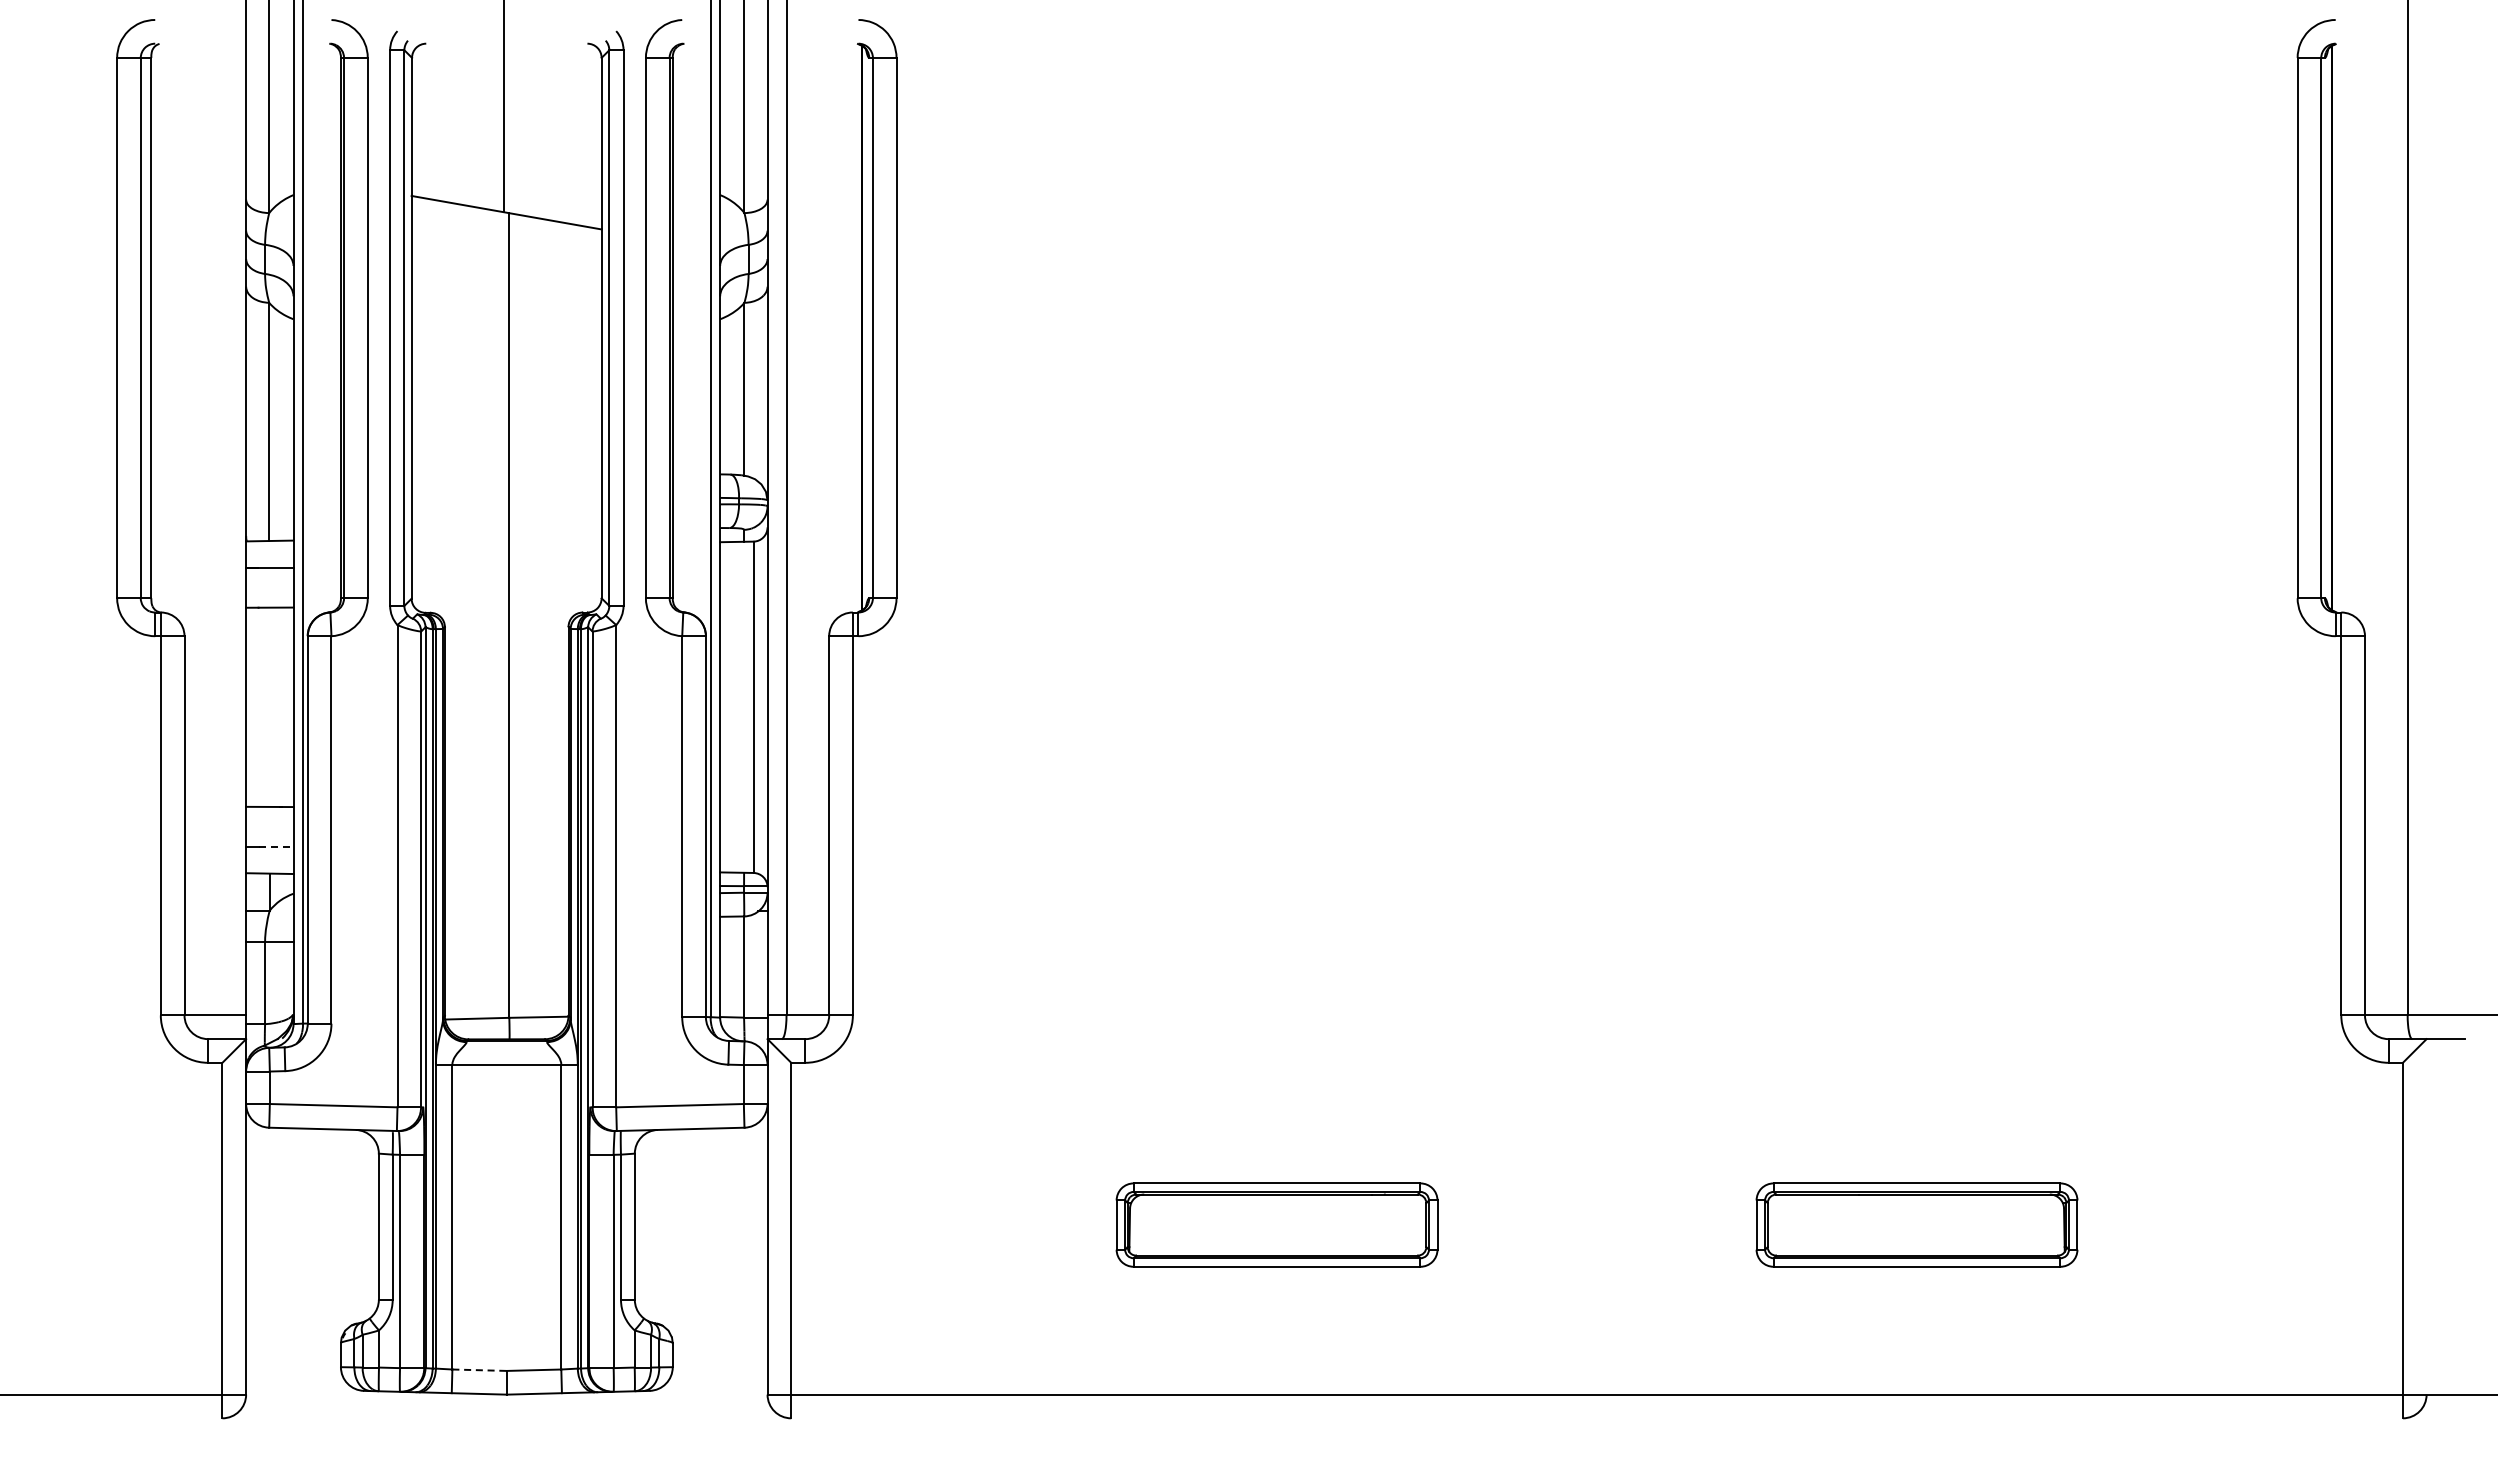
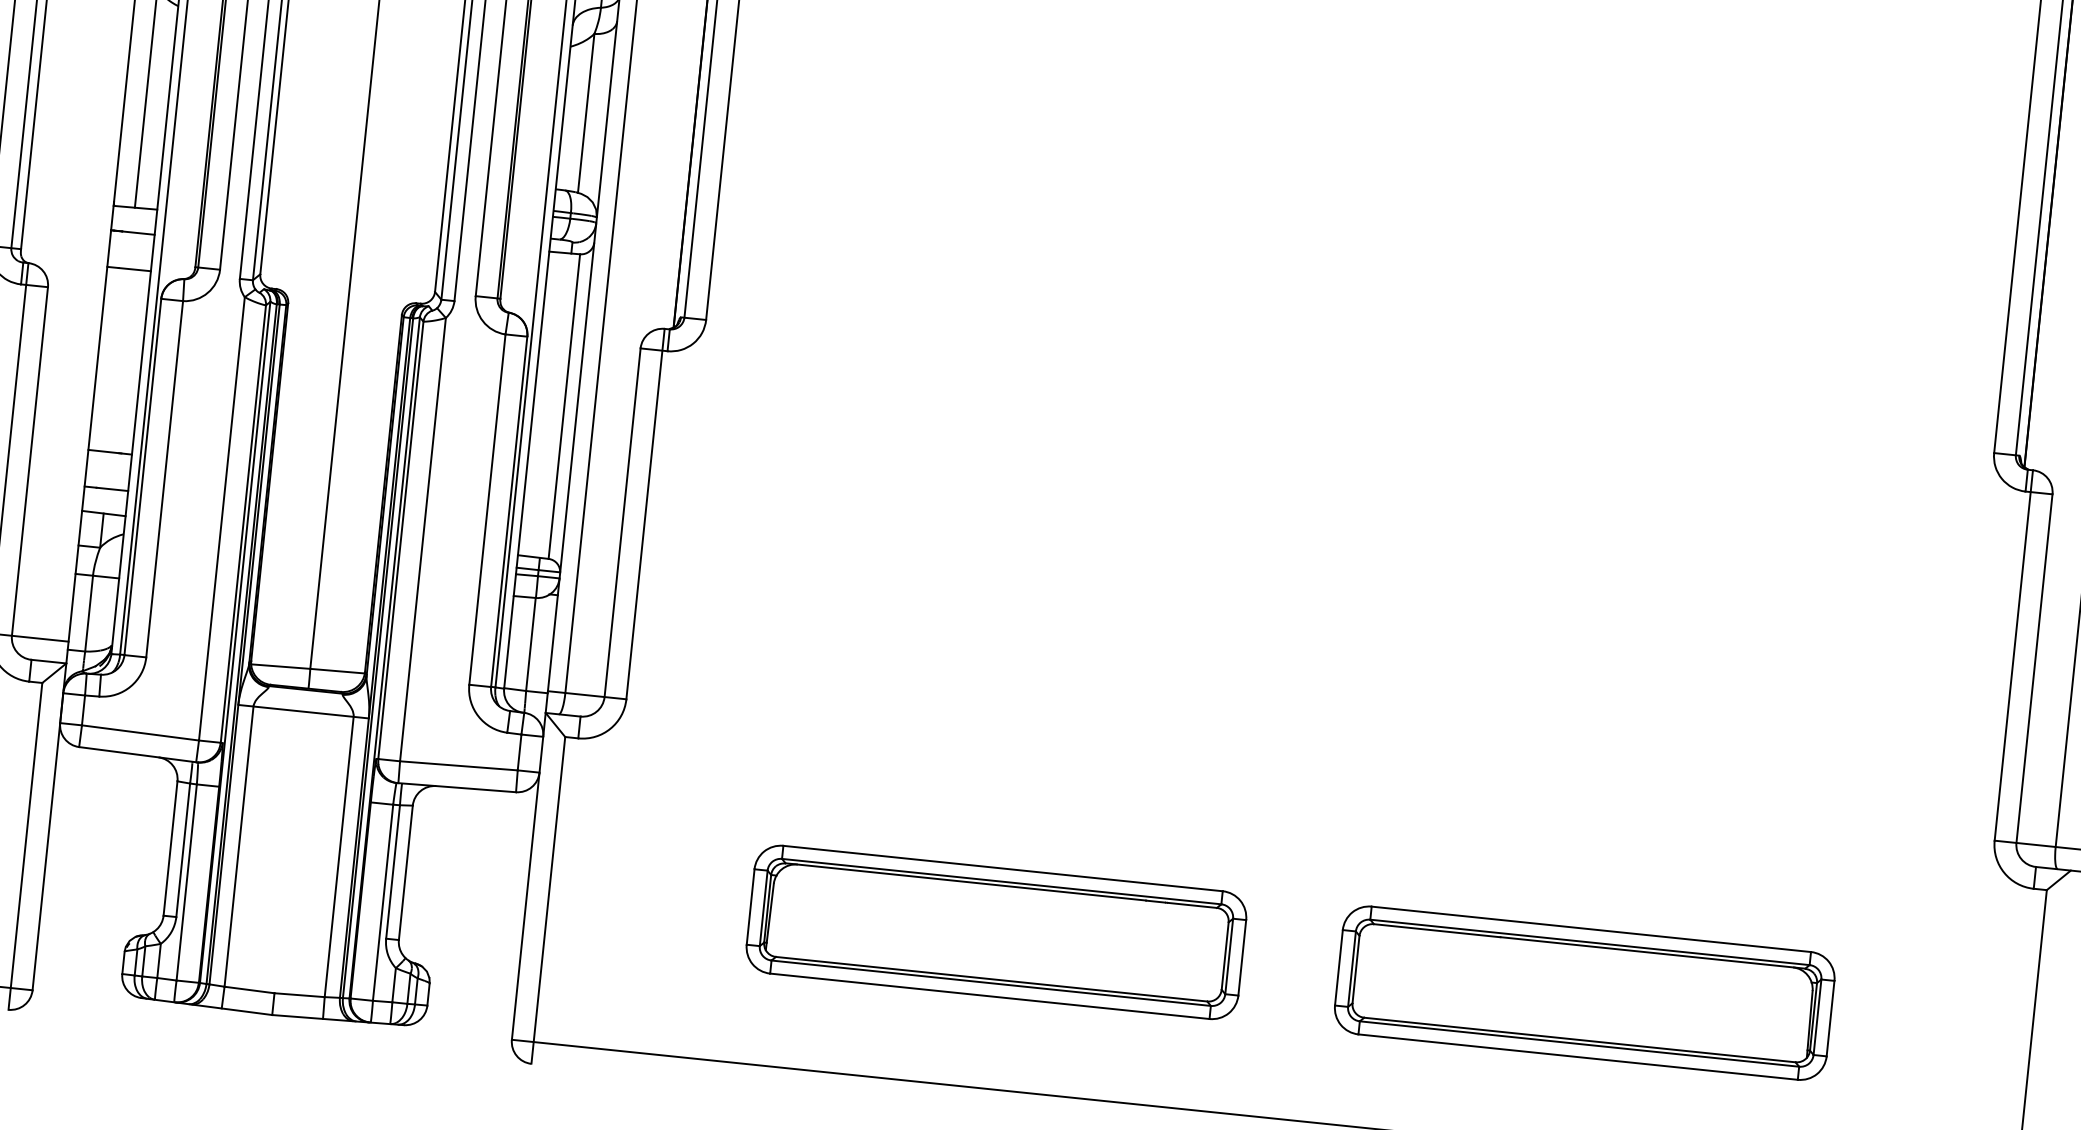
line: (276, 846) -> (112, 489), dashed -> solid
part: (1276, 1224) -> (995, 931), size x1.67
part: (1916, 1224) -> (1584, 992), size x1.67
line: (480, 1370) -> (250, 990), dashed -> solid

